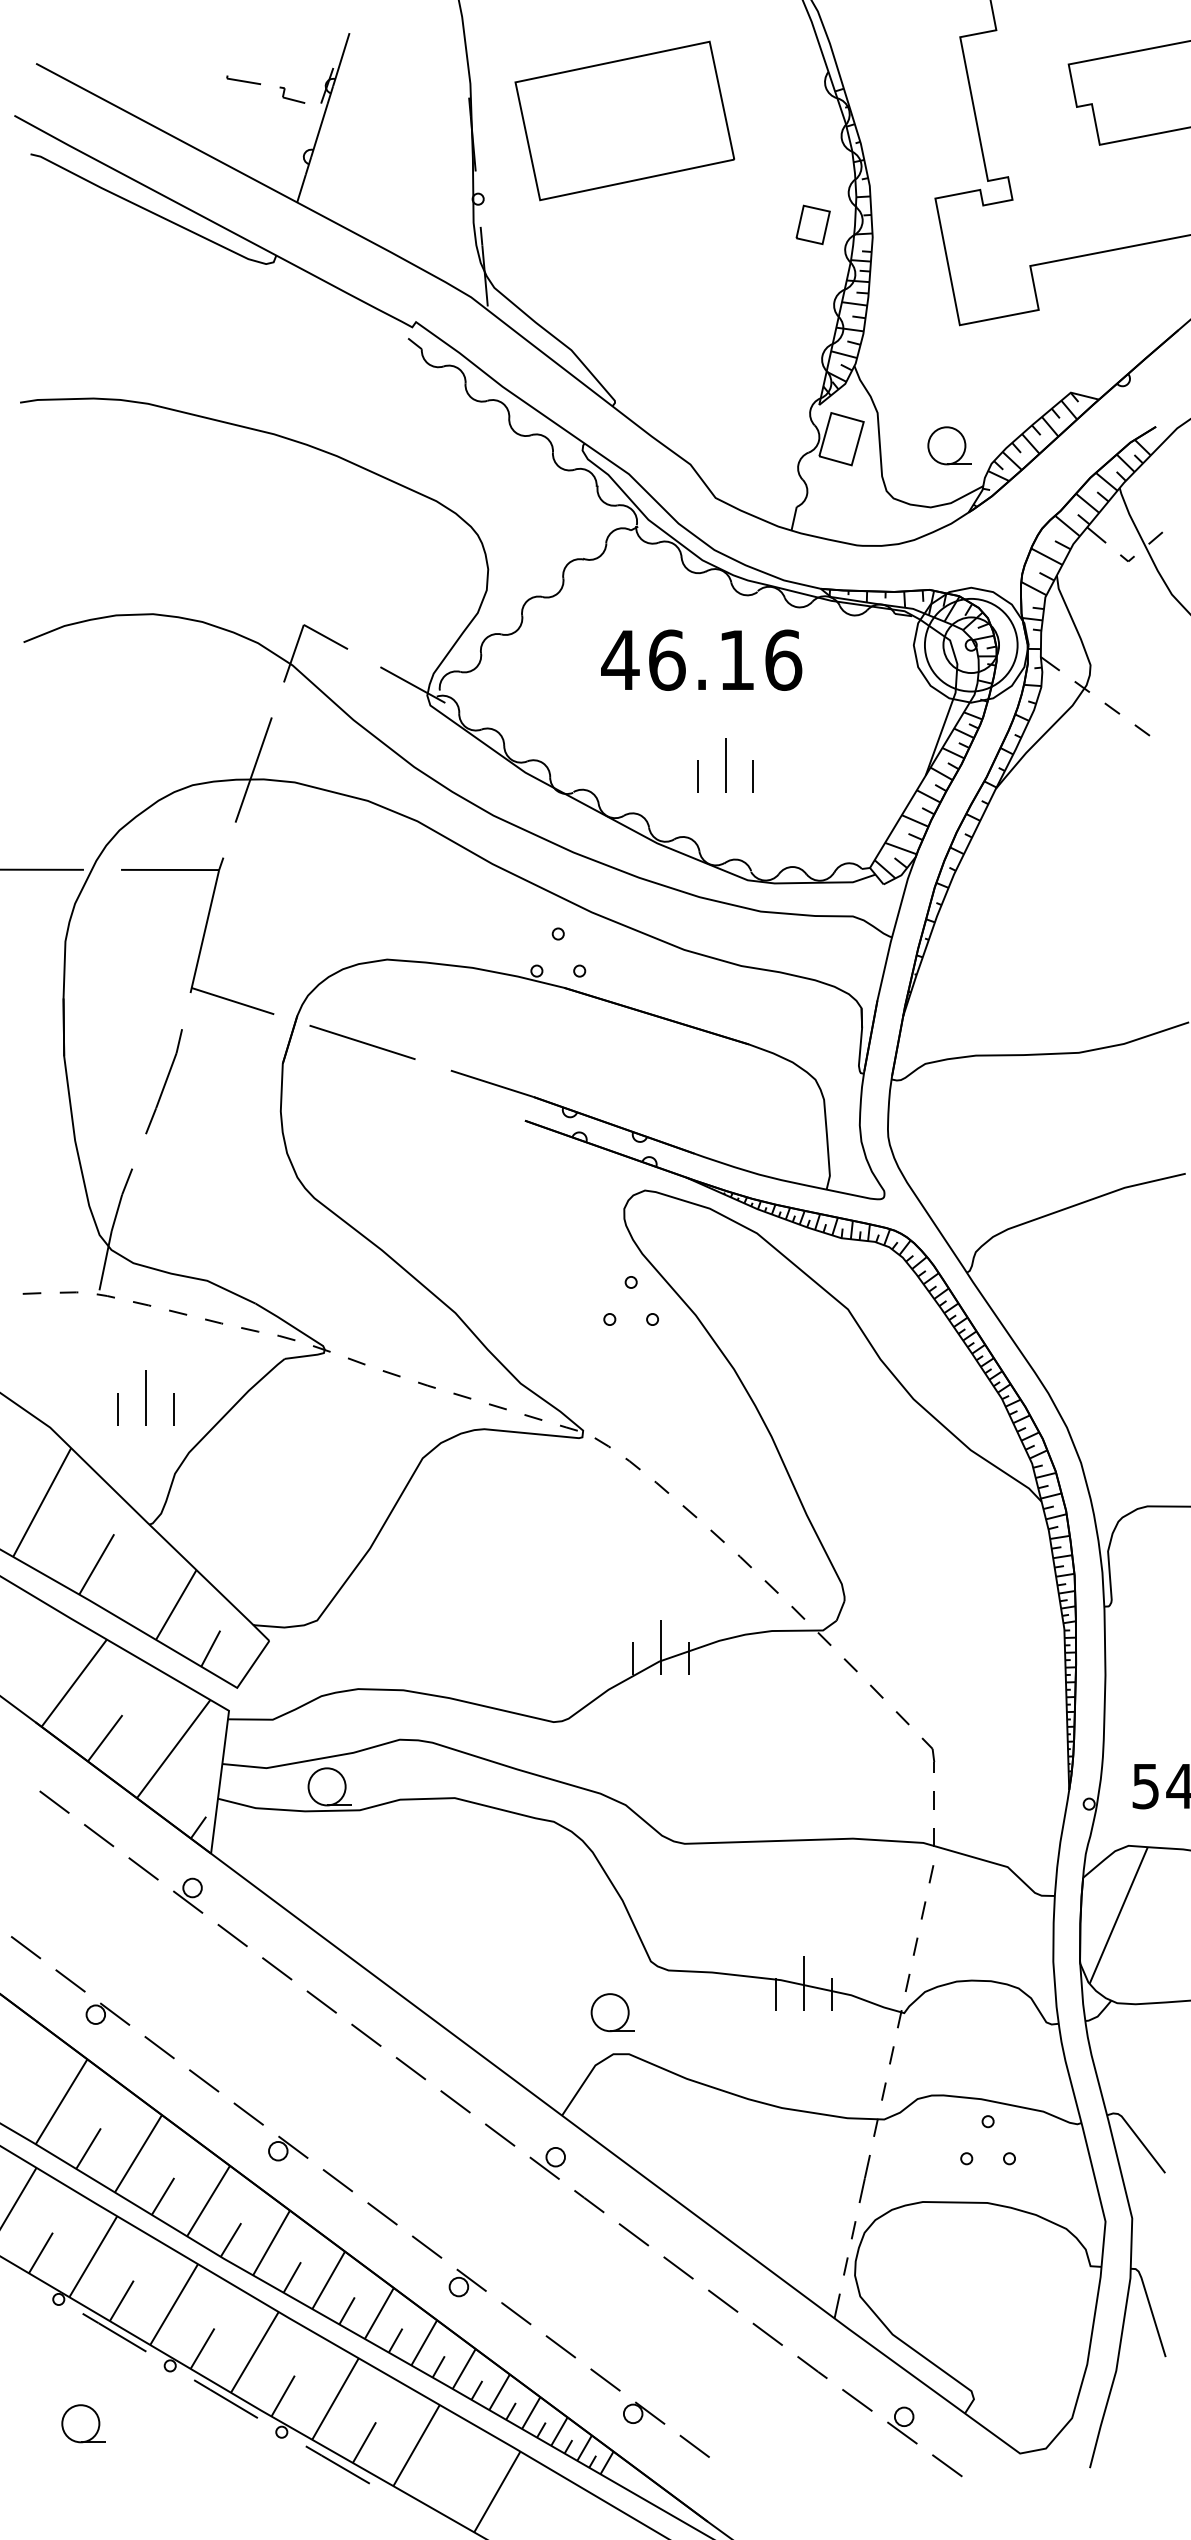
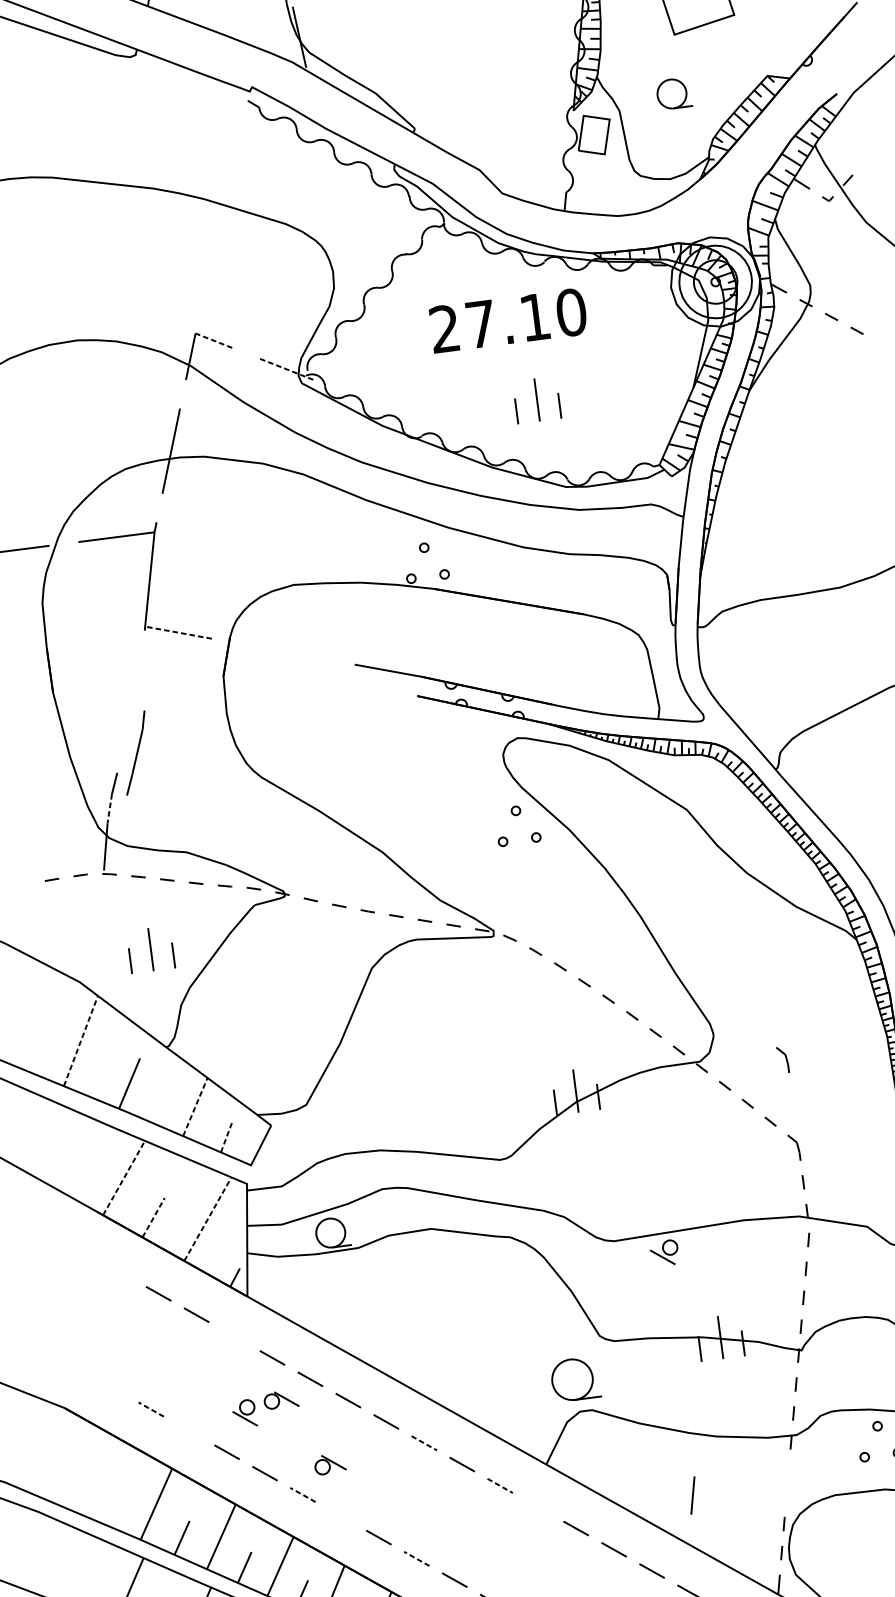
part: (949, 445) -> (674, 93), moved
line: (325, 636) -> (213, 340), solid -> dashed
text: (701, 659) -> (507, 320), 46.16 -> 27.10
line: (412, 684) -> (285, 368), solid -> dashed
line: (232, 1001) -> (178, 633), solid -> dashed
line: (362, 1041) -> (283, 650), removed
part: (163, 1081) -> (135, 753), moved
line: (116, 1212) -> (109, 808), solid -> dashed
line: (42, 1502) -> (81, 1041), solid -> dashed
line: (176, 1604) -> (195, 1106), solid -> dashed
part: (928, 1641) -> (782, 1059), added
line: (211, 1648) -> (227, 1137), solid -> dashed
line: (74, 1682) -> (124, 1177), solid -> dashed
line: (105, 1738) -> (153, 1217), solid -> dashed
line: (174, 1748) -> (208, 1218), solid -> dashed
line: (54, 1801) -> (120, 1271), removed
part: (188, 1895) -> (244, 1413), moved
line: (25, 1947) -> (112, 1388), removed
line: (70, 1980) -> (151, 1409), solid -> dashed
part: (612, 2012) -> (575, 1379), size x1.4
part: (107, 2013) -> (280, 1399), moved
line: (410, 2068) -> (423, 1443), solid -> dashed
line: (248, 2114) -> (302, 1495), solid -> dashed
line: (500, 2135) -> (500, 1486), solid -> dashed
part: (288, 2148) -> (330, 1464), moved
part: (547, 2163) -> (664, 1253), moved
line: (864, 2178) -> (692, 1495), moved
line: (382, 2213) -> (416, 1558), solid -> dashed

